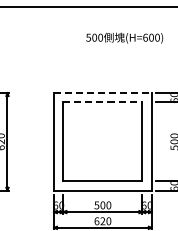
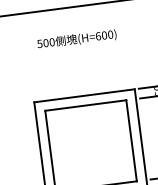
text: (124, 37) -> (76, 38), moved
line: (102, 92) -> (84, 95), dashed -> solid
line: (103, 102) -> (86, 105), dashed -> solid

